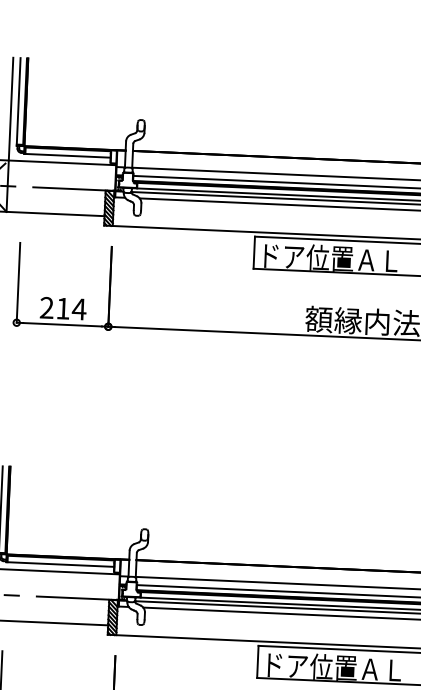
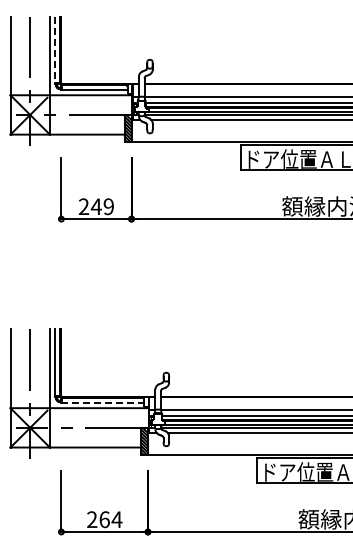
line: (18, 102) -> (55, 50), solid -> dashed
text: (71, 308) -> (102, 206), 214 -> 249
line: (61, 564) -> (103, 402), solid -> dashed

